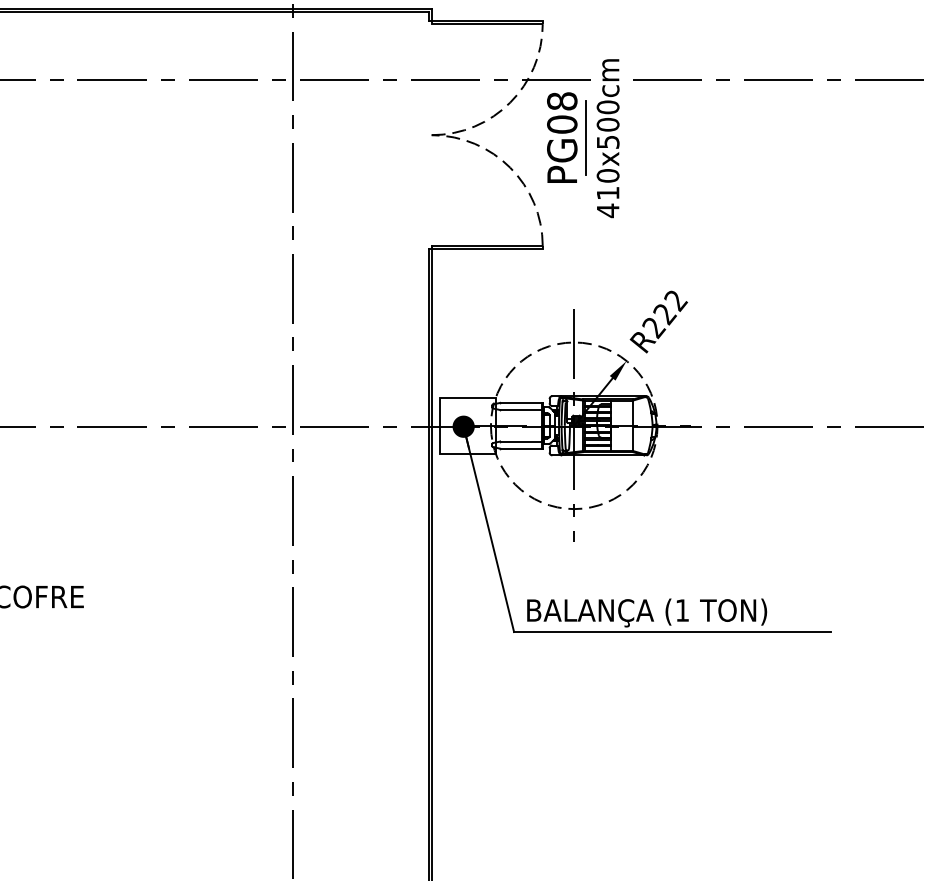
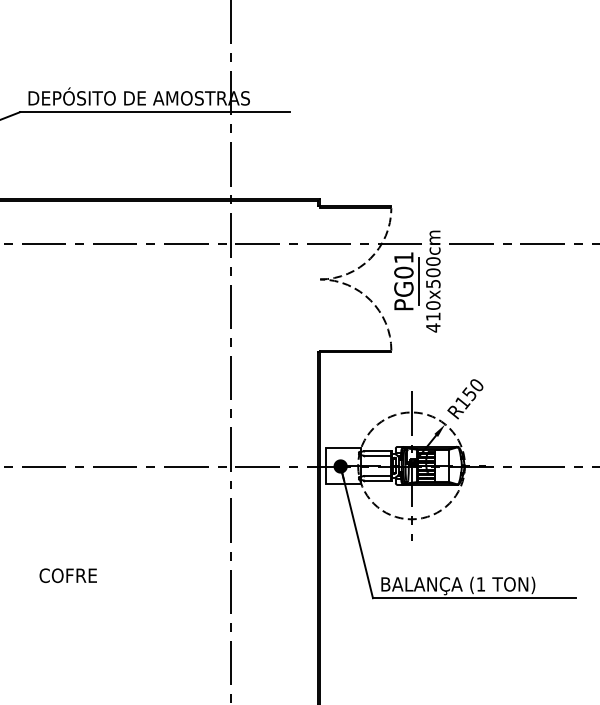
text: (561, 100) -> (403, 257), PG08 -> PG01
text: (664, 314) -> (469, 394), R222 -> R150

